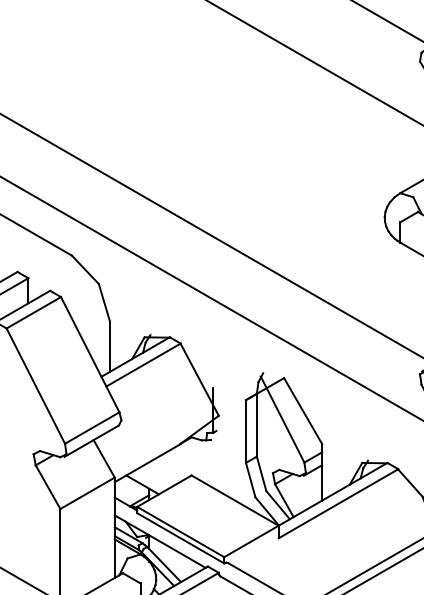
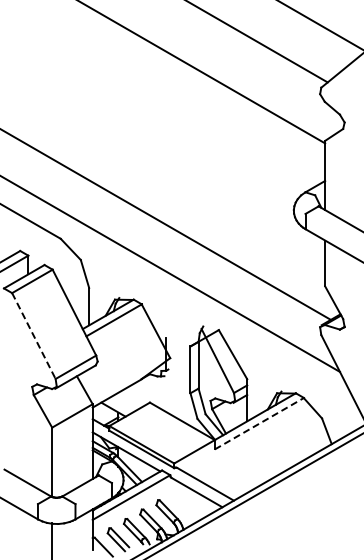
line: (36, 386) -> (34, 336), solid -> dashed
line: (338, 503) -> (259, 423), solid -> dashed

